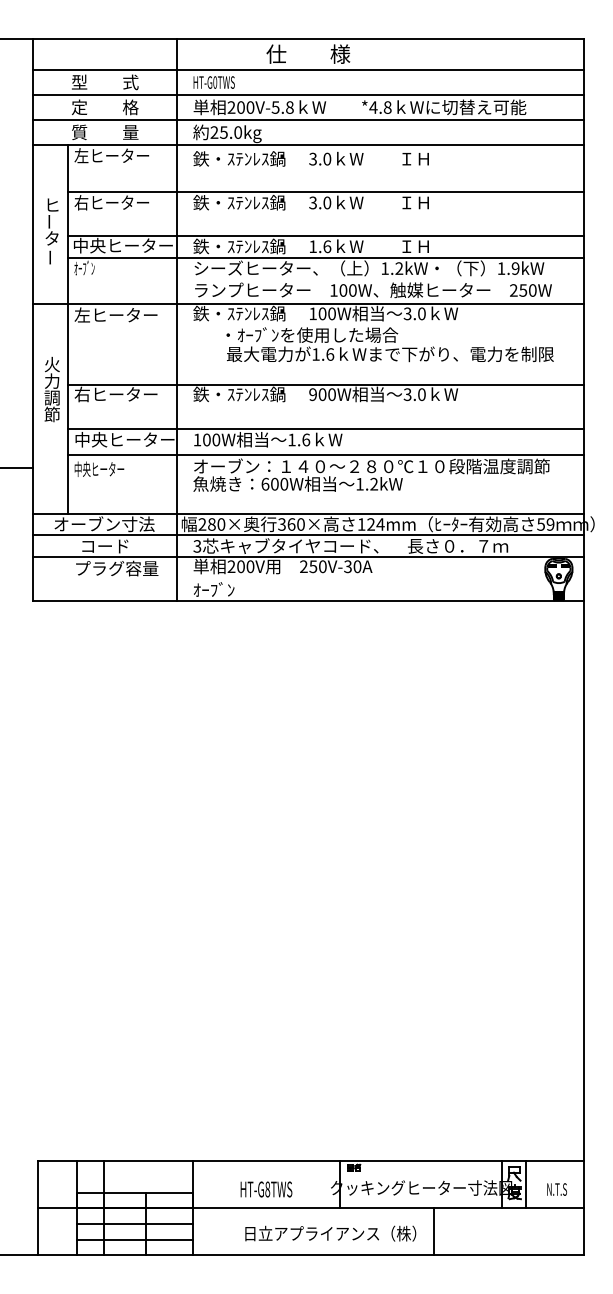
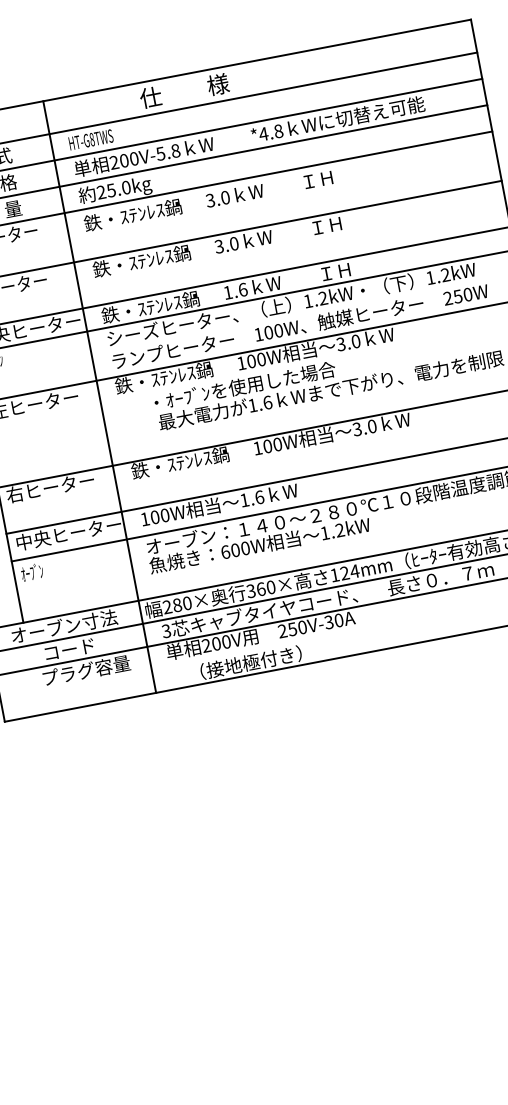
text: (215, 82) -> (92, 139), HT-G0TWS -> HT-G8TWS
text: (515, 268) -> (445, 275), 1.9kW -> 1.2kW
text: (312, 394) -> (257, 448), 900W -> 100W
text: (99, 468) -> (47, 568), 中央ヒーター -> ｵｰﾌﾞﾝ
text: (255, 589) -> (236, 664), ｵｰﾌﾞﾝ -> （接地極付き）

